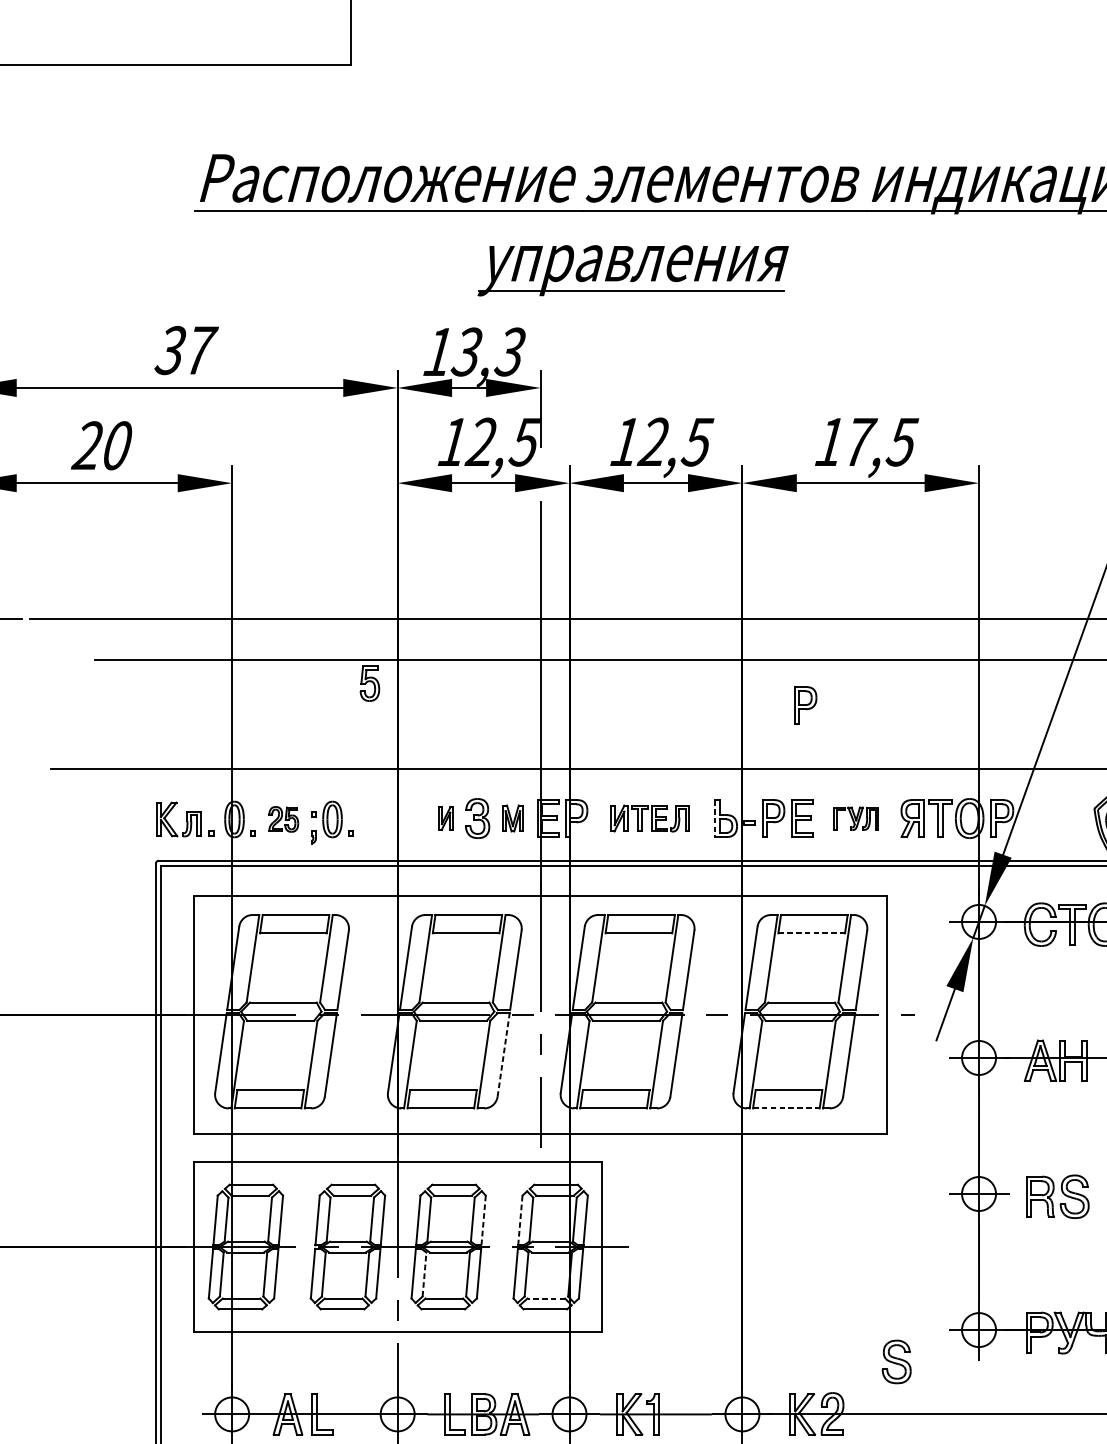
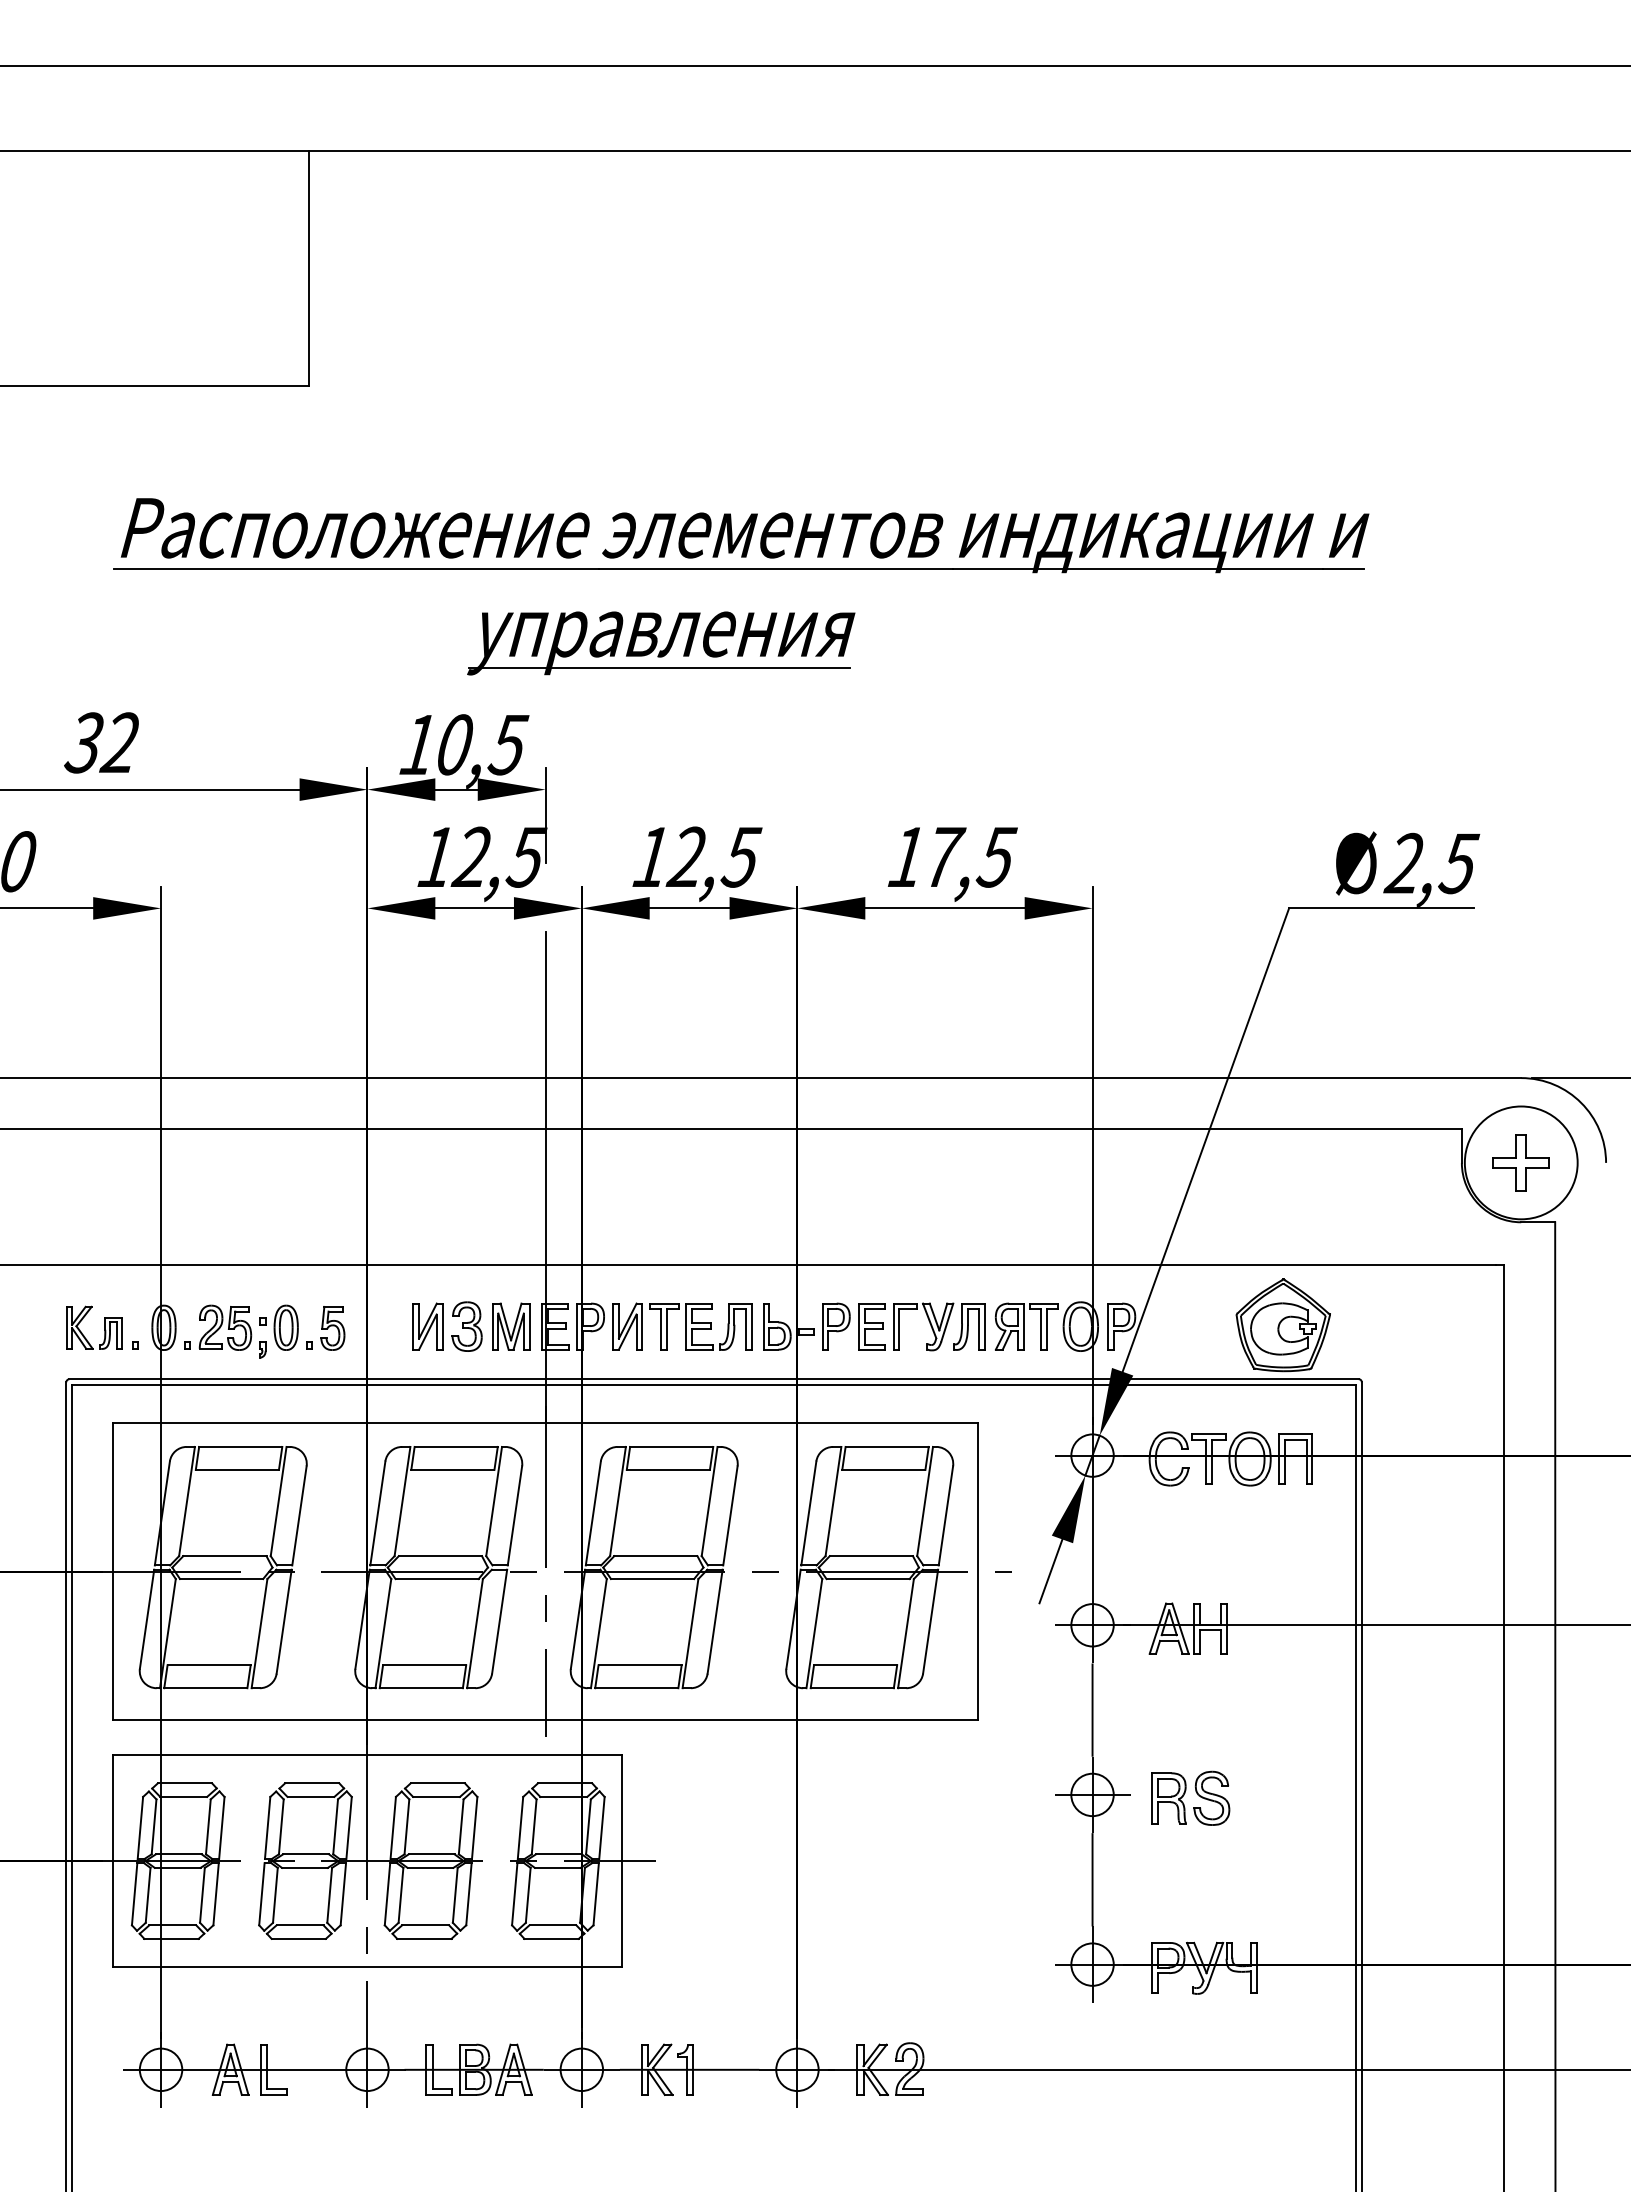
text: (200, 350) -> (121, 742), 37 -> 32
text: (489, 351) -> (481, 744), 13,3 -> 10,5
part: (369, 683) -> (332, 1328), moved
part: (805, 705) -> (876, 1185), removed
part: (445, 818) -> (427, 1326), size x1.67
part: (513, 818) -> (511, 1326), size x1.43
part: (650, 818) -> (682, 1326), size x1.43
part: (856, 818) -> (939, 1326), size x1.67
part: (283, 819) -> (225, 1327), size x1.43
line: (715, 819) -> (763, 1327), dashed -> solid
line: (811, 933) -> (883, 1469), dashed -> solid
line: (503, 1054) -> (499, 1621), dashed -> solid
line: (786, 1108) -> (852, 1688), dashed -> solid
line: (483, 1220) -> (474, 1828), dashed -> solid
line: (520, 1220) -> (520, 1827), dashed -> solid
line: (424, 1274) -> (400, 1895), dashed -> solid
line: (546, 1298) -> (552, 1925), dashed -> solid
part: (896, 1361) -> (989, 2003), removed

